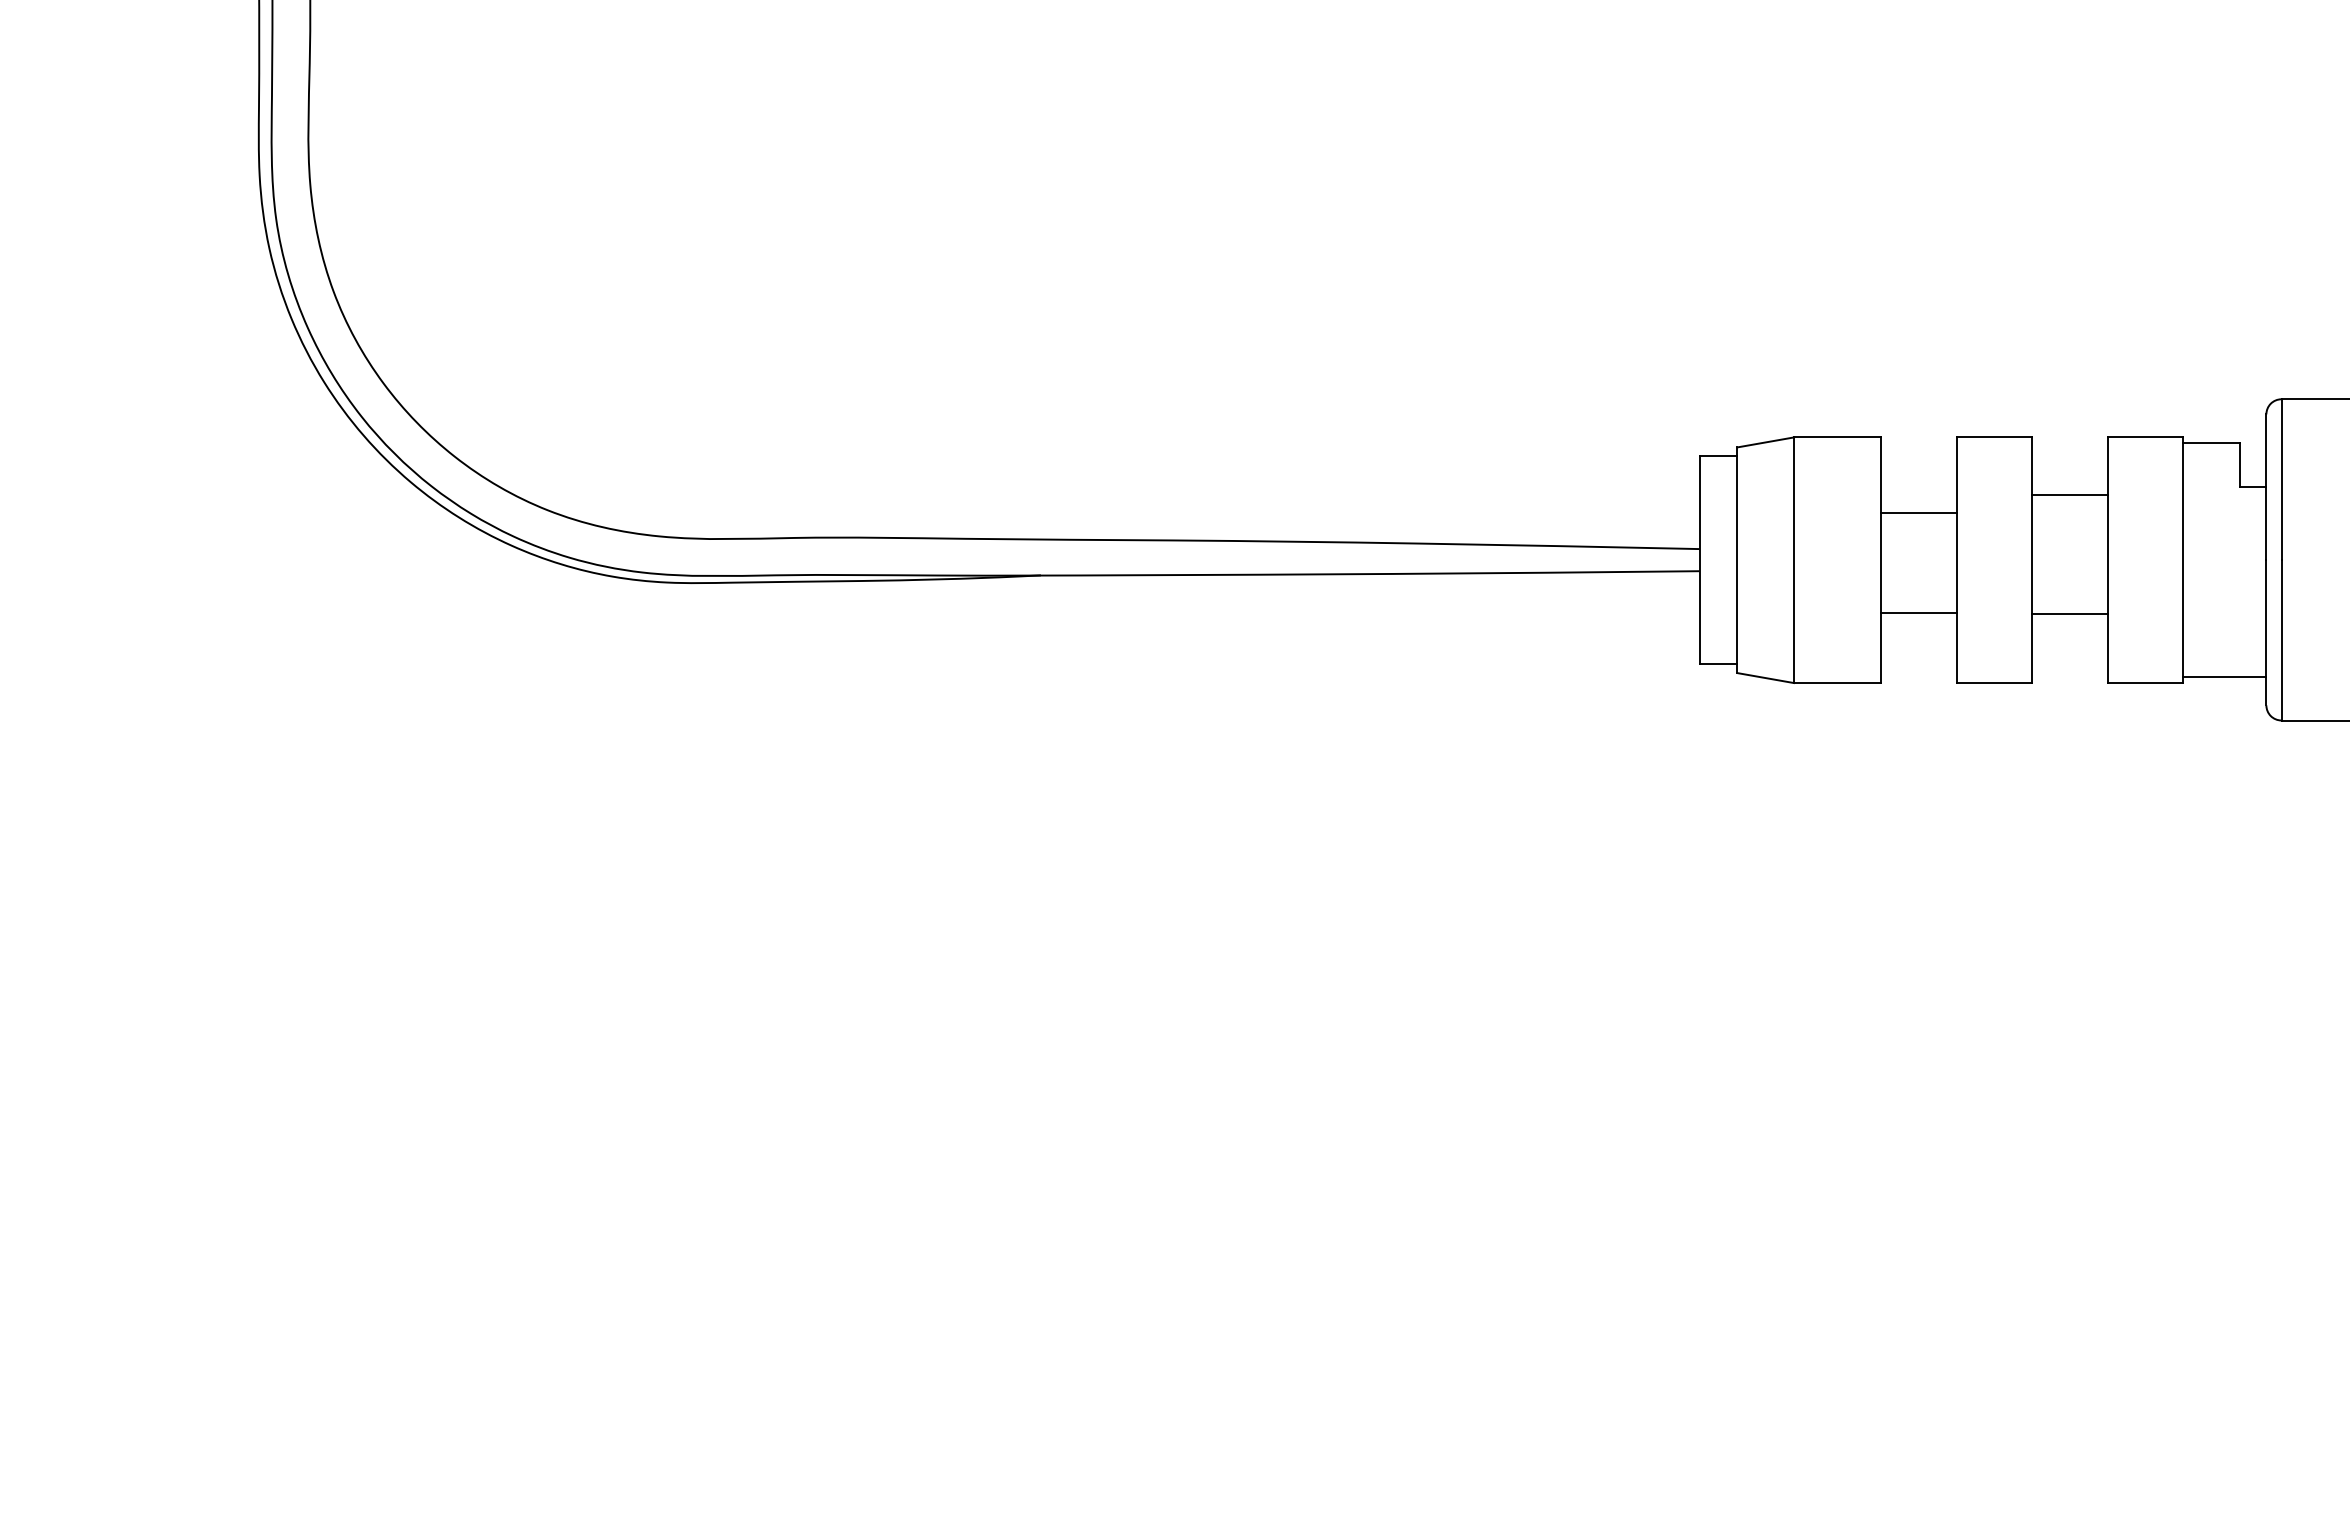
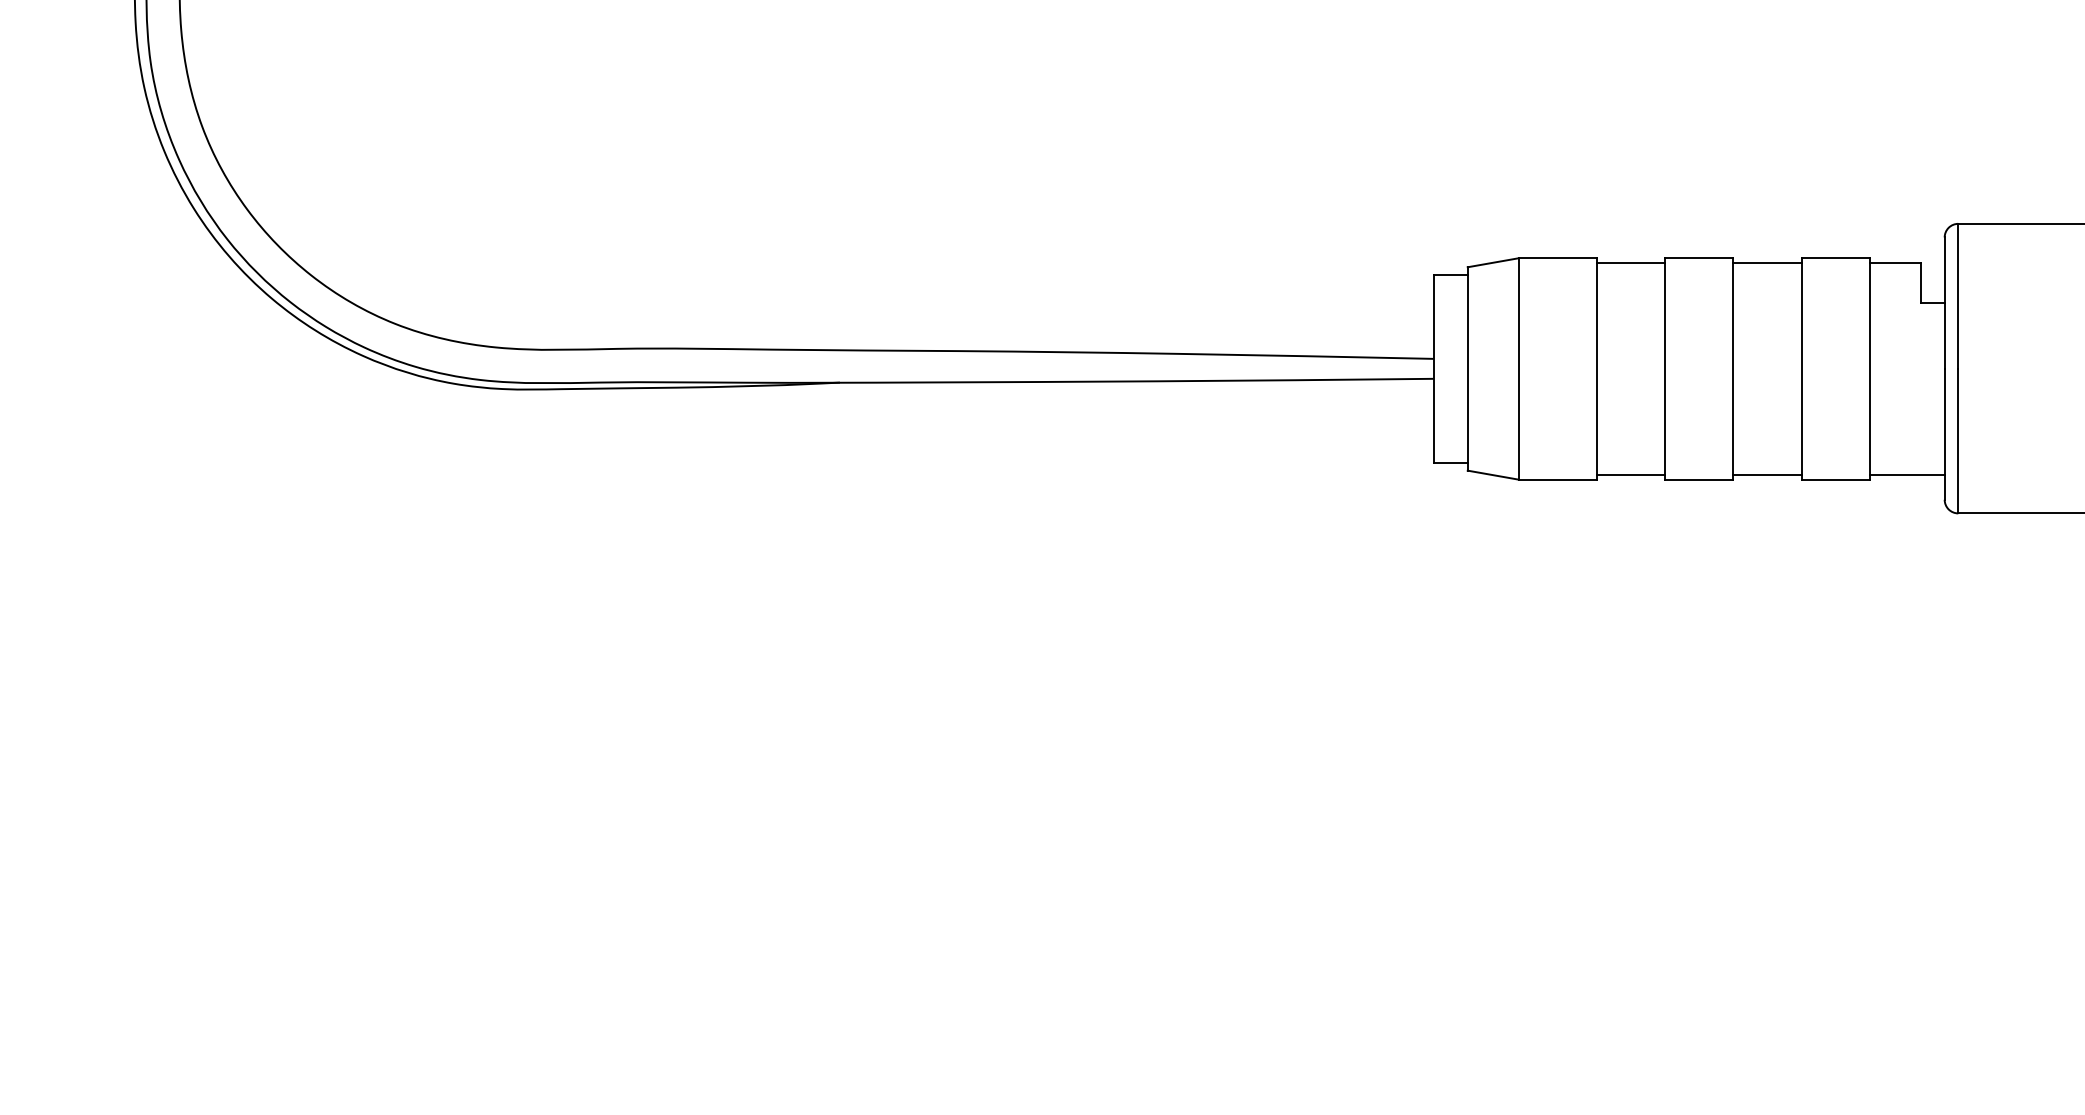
line: (2069, 495) -> (1767, 263), moved
line: (1918, 513) -> (1631, 263), moved
line: (1918, 613) -> (1631, 474), moved
line: (2069, 614) -> (1767, 474), moved

